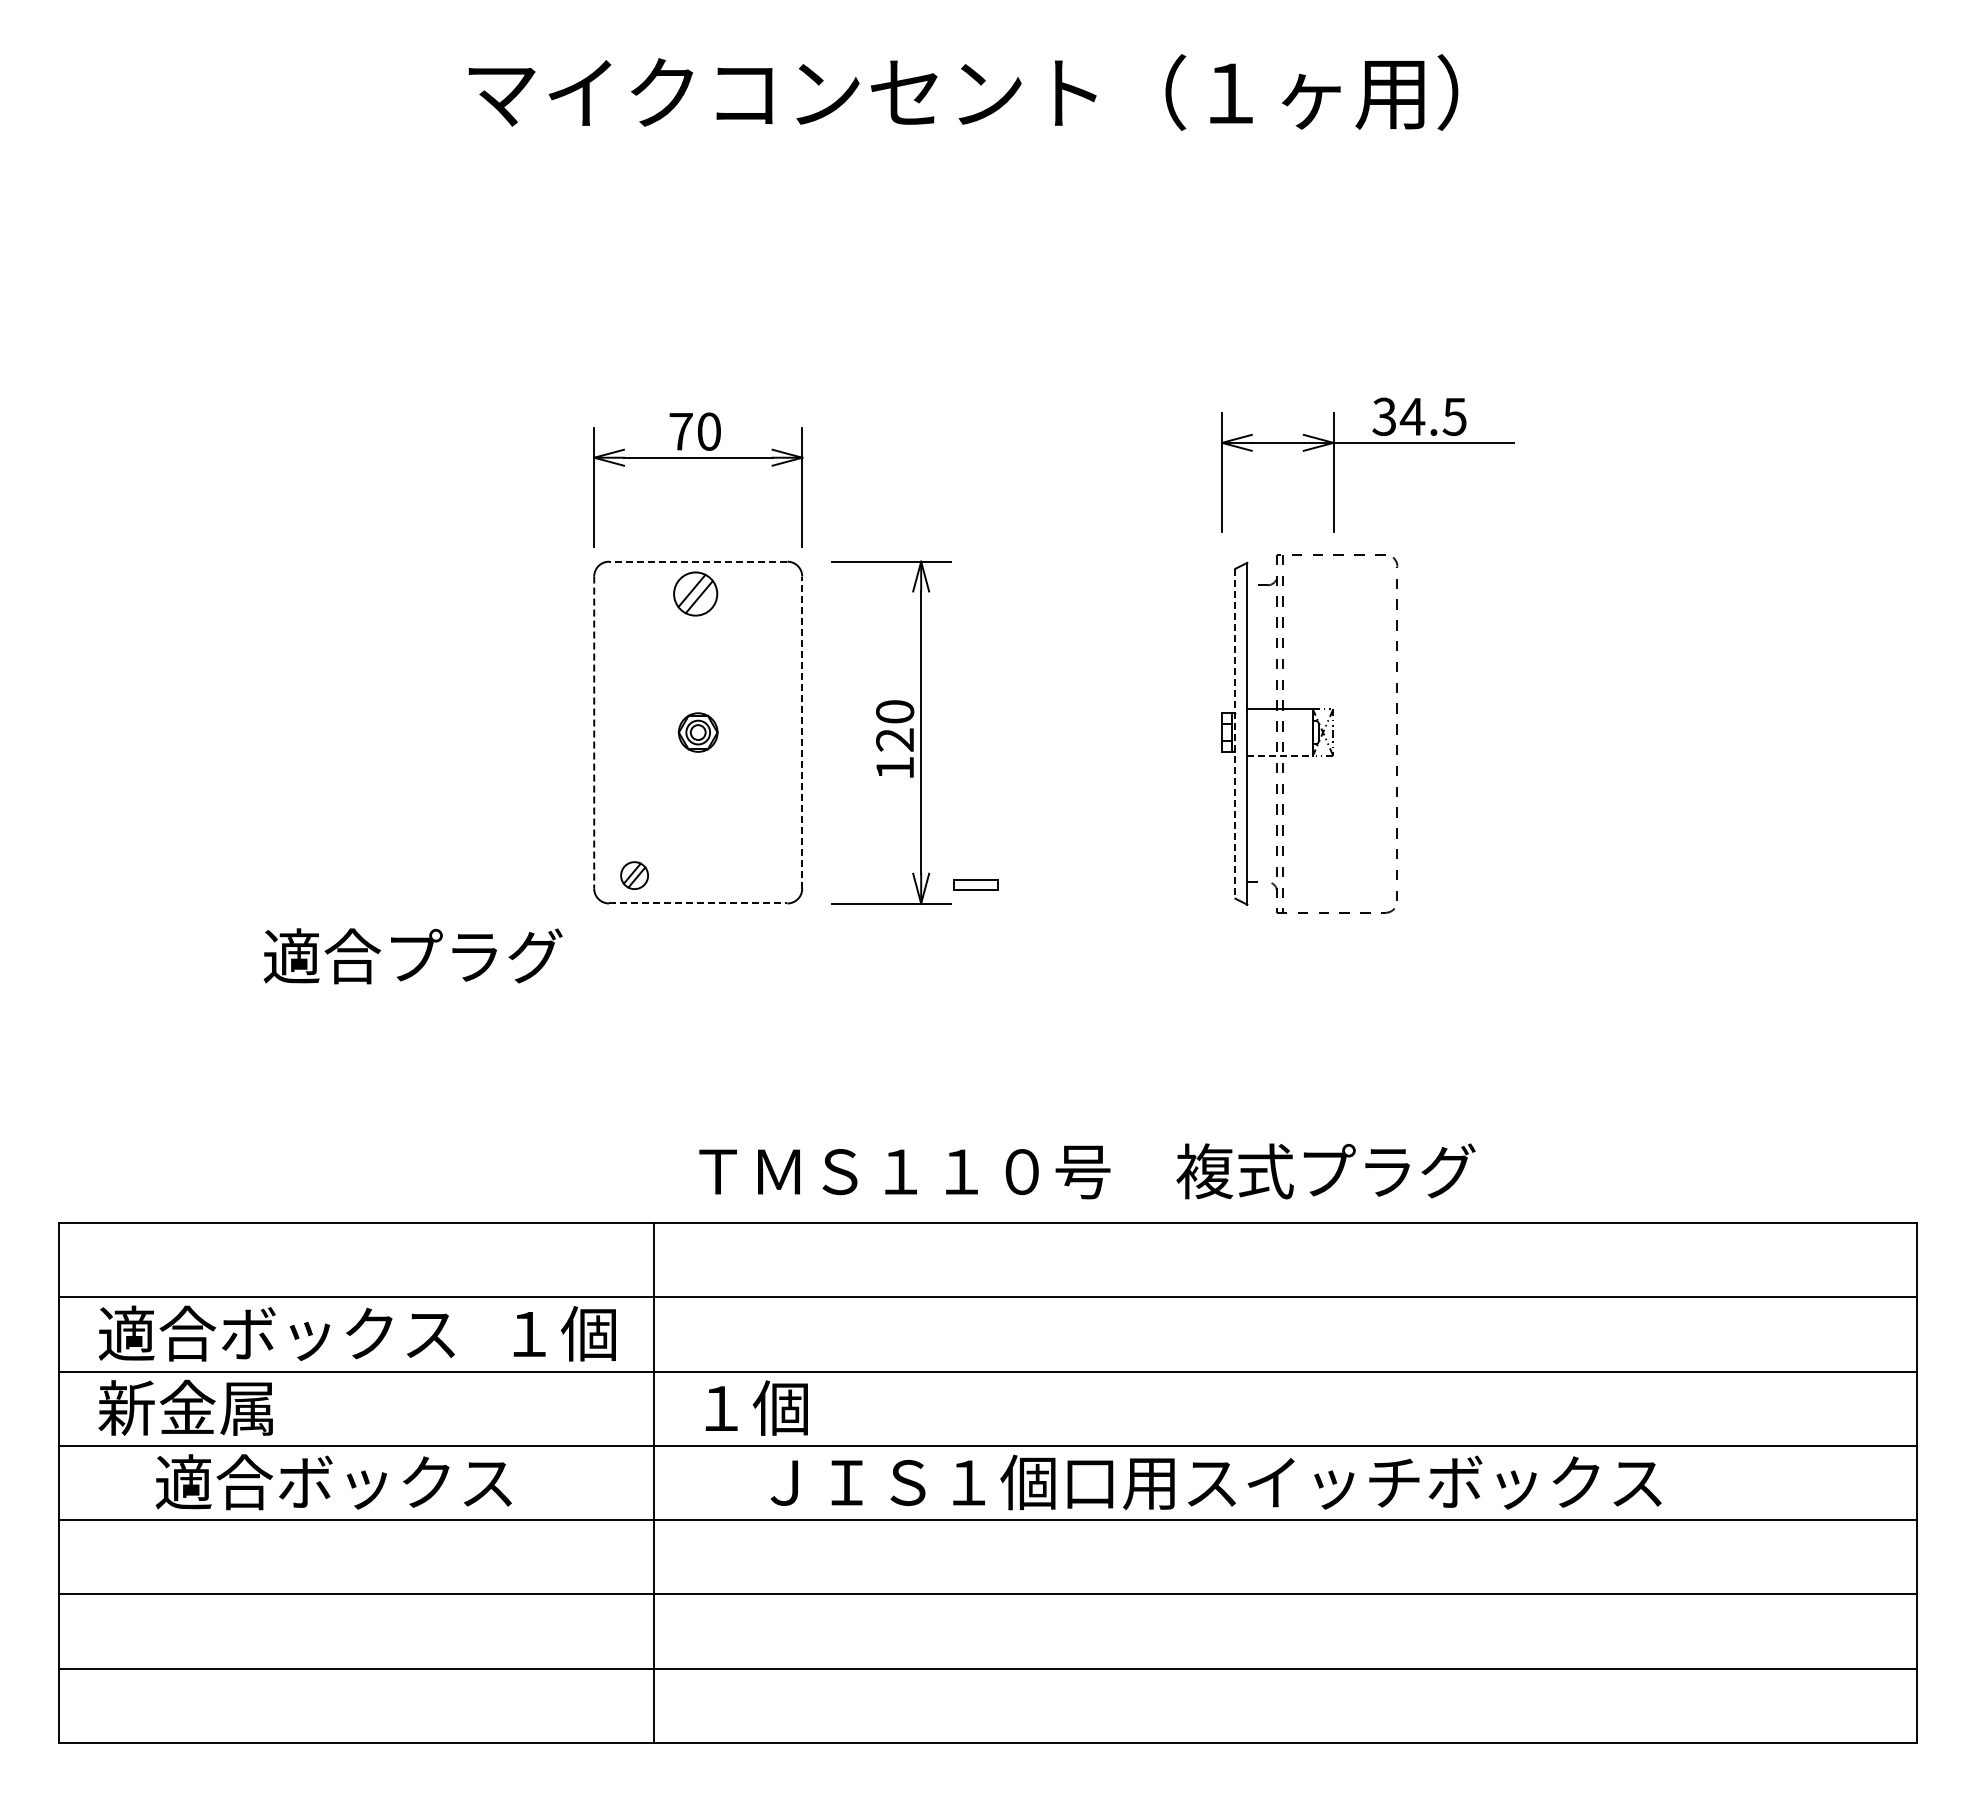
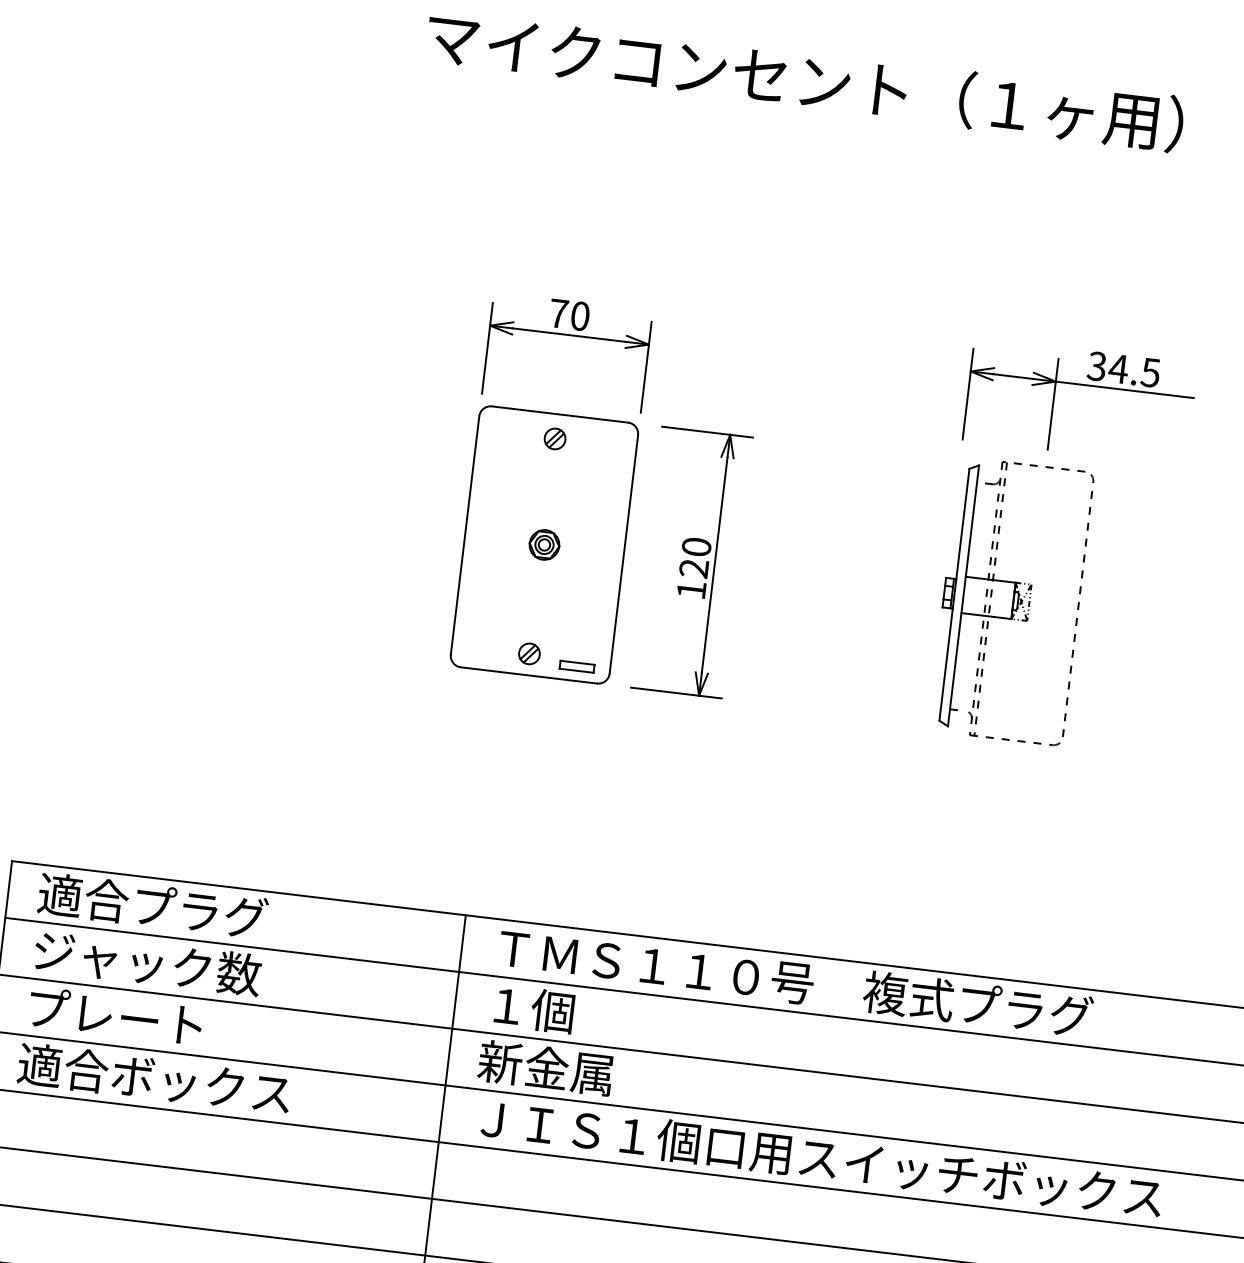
line: (697, 561) -> (559, 414), dashed -> solid
part: (695, 593) -> (555, 438), size x0.62
line: (802, 732) -> (624, 554), dashed -> solid
line: (594, 733) -> (465, 536), dashed -> solid
line: (1235, 733) -> (954, 594), dashed -> solid
line: (1279, 756) -> (986, 616), dashed -> solid
part: (634, 875) -> (529, 653), moved
part: (975, 884) -> (576, 666), moved
line: (698, 903) -> (529, 675), dashed -> solid
text: (412, 956) -> (152, 906), moved
text: (1087, 1171) -> (795, 982), moved
text: (276, 1333) -> (167, 965), 適合ボックス -> ジャック数
text: (564, 1333) -> (534, 1009), moved
text: (214, 1407) -> (113, 1016), 新金属 -> プレート
text: (779, 1407) -> (545, 1067), １個 -> 新金属
text: (333, 1482) -> (154, 1079), moved
text: (1215, 1482) -> (821, 1158), moved

